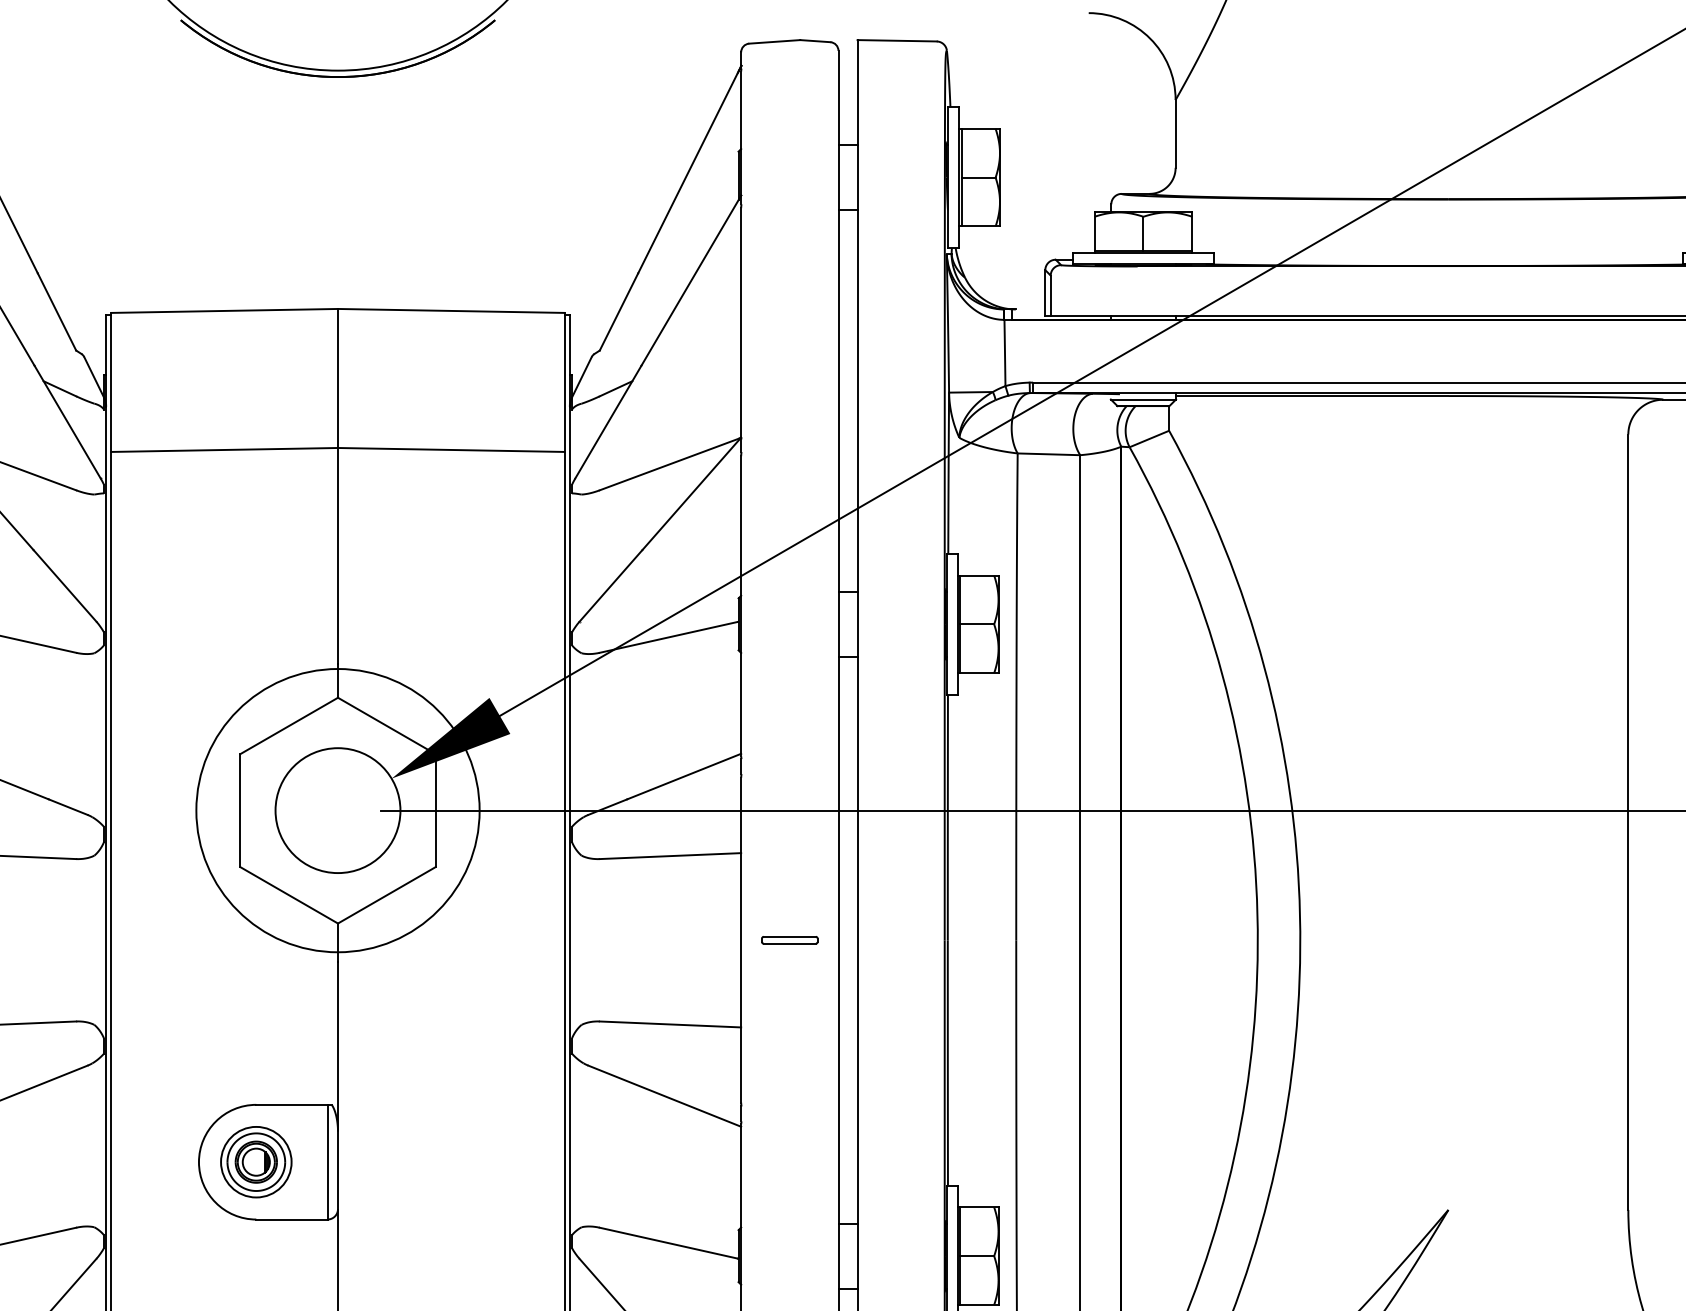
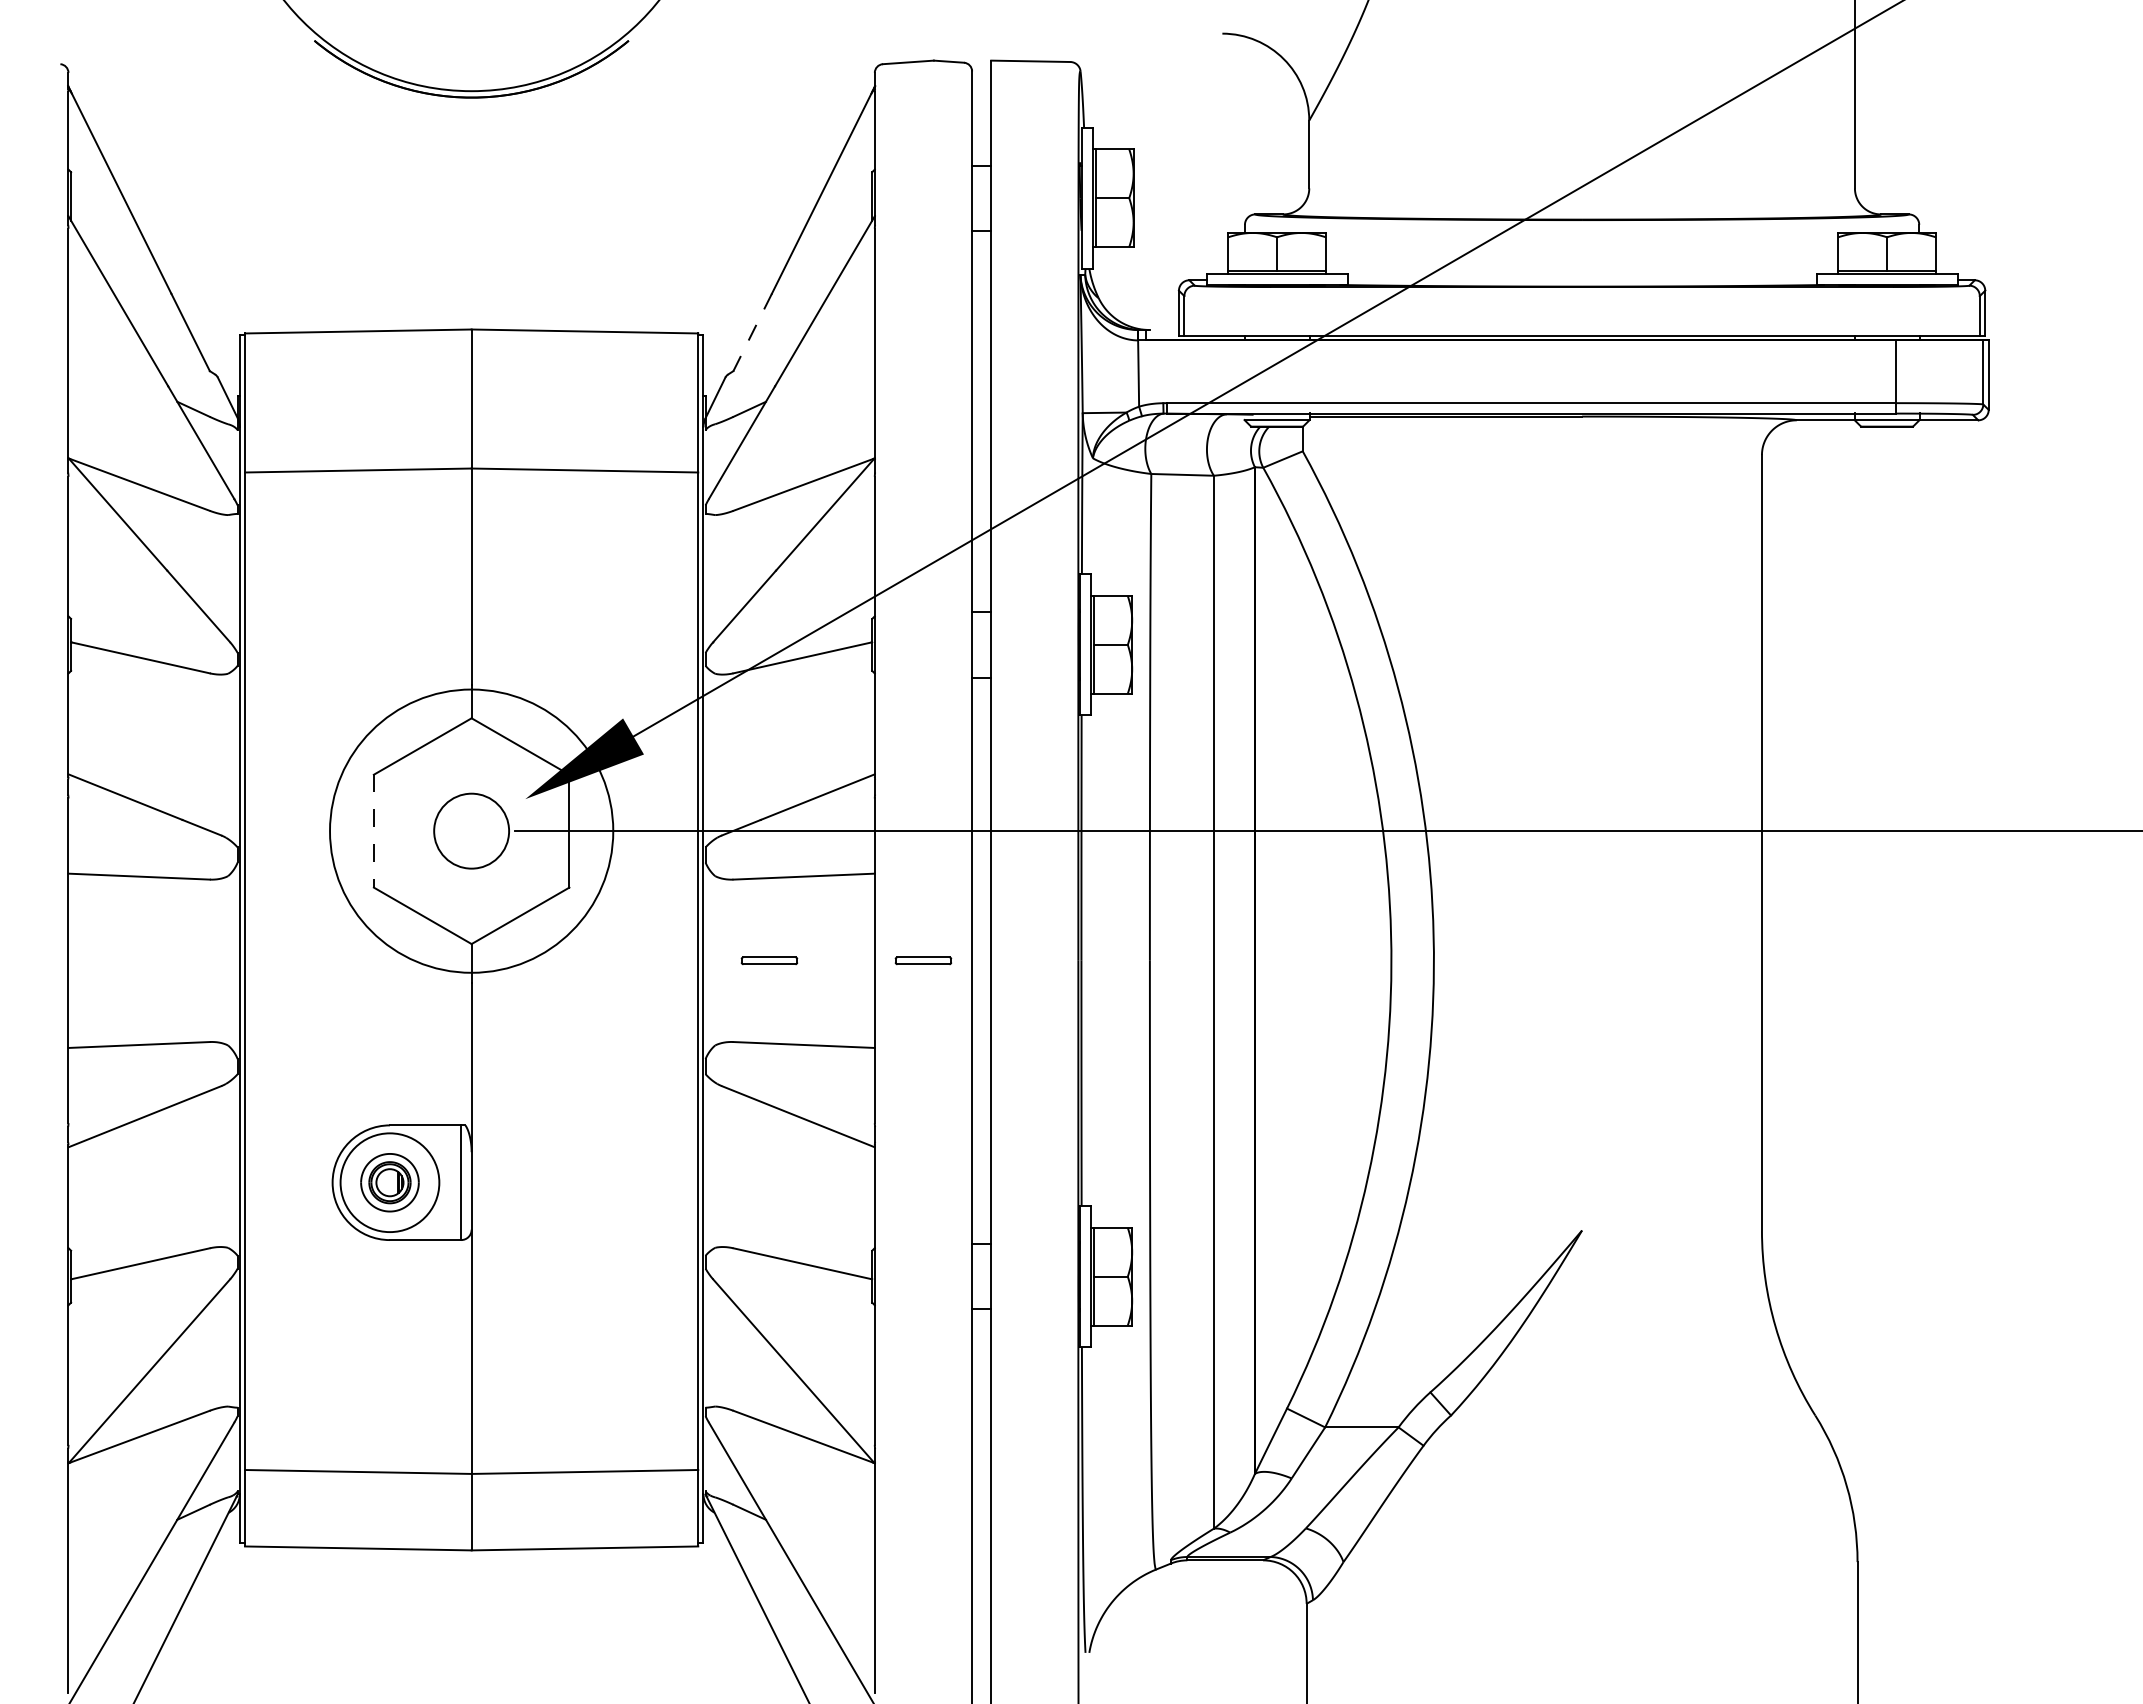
line: (618, 311) -> (752, 332), solid -> dashed
circle: (337, 809) -> (471, 830), size x0.6
line: (239, 810) -> (373, 831), solid -> dashed
part: (635, 939) -> (769, 960), added
circle: (255, 1161) -> (389, 1182), size x1.4

